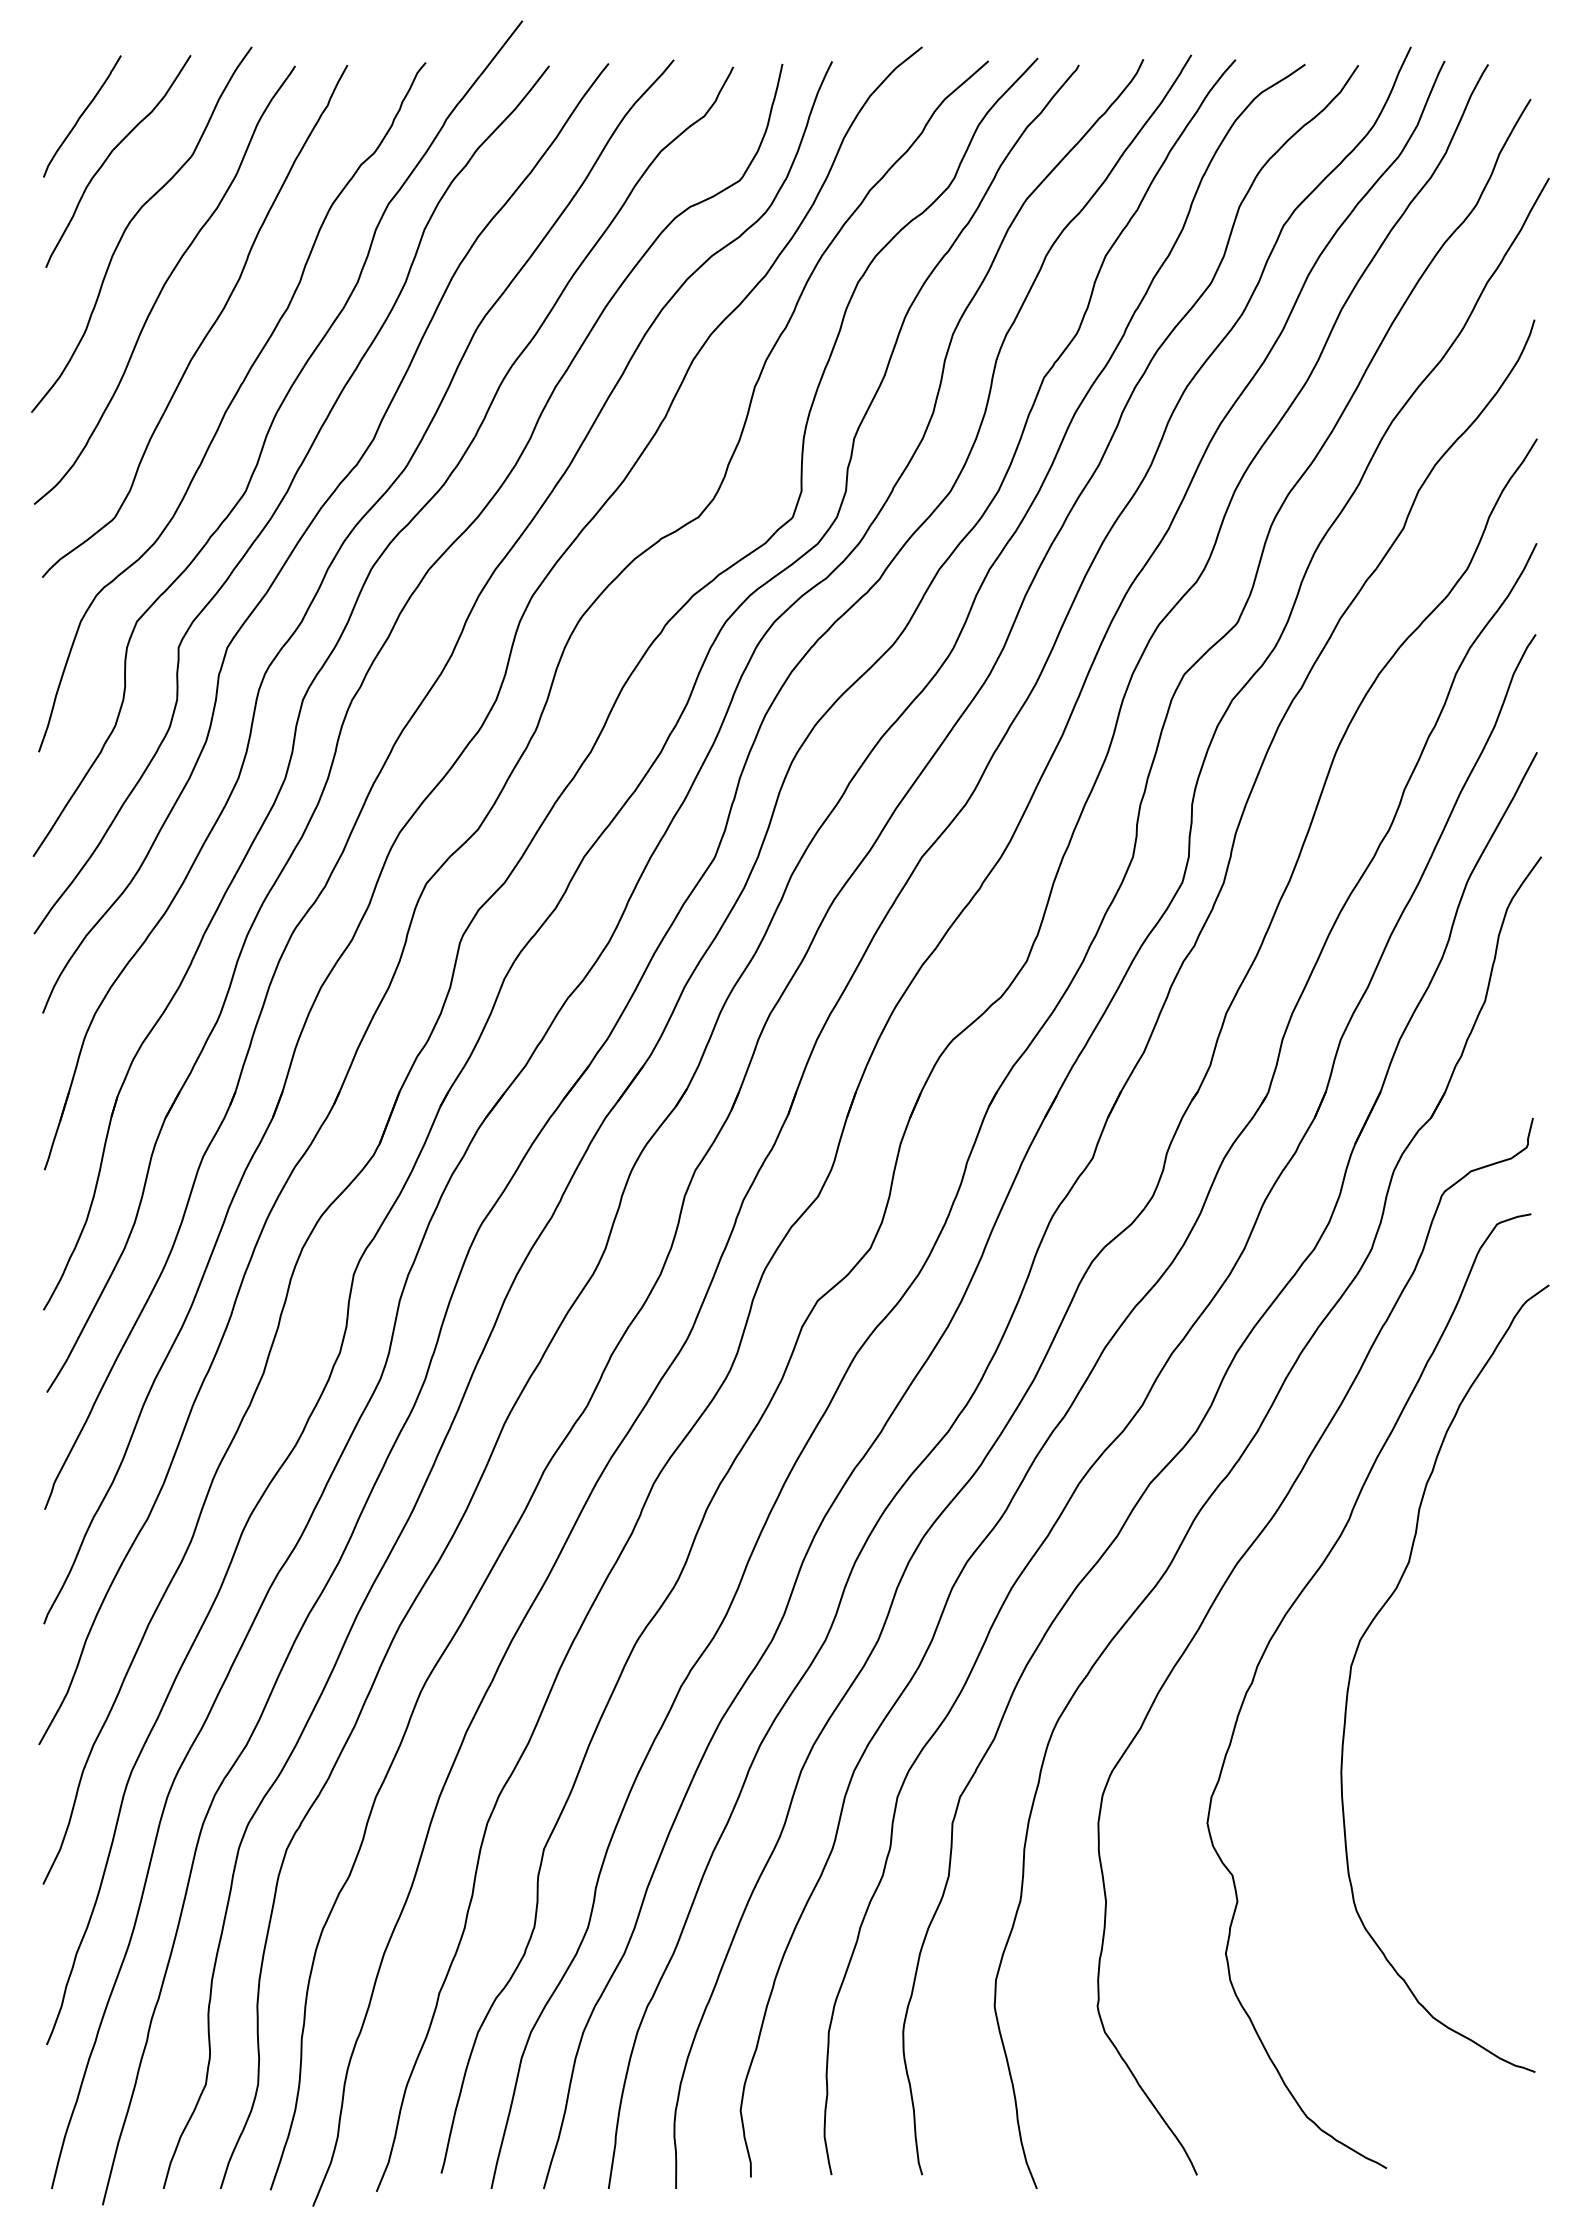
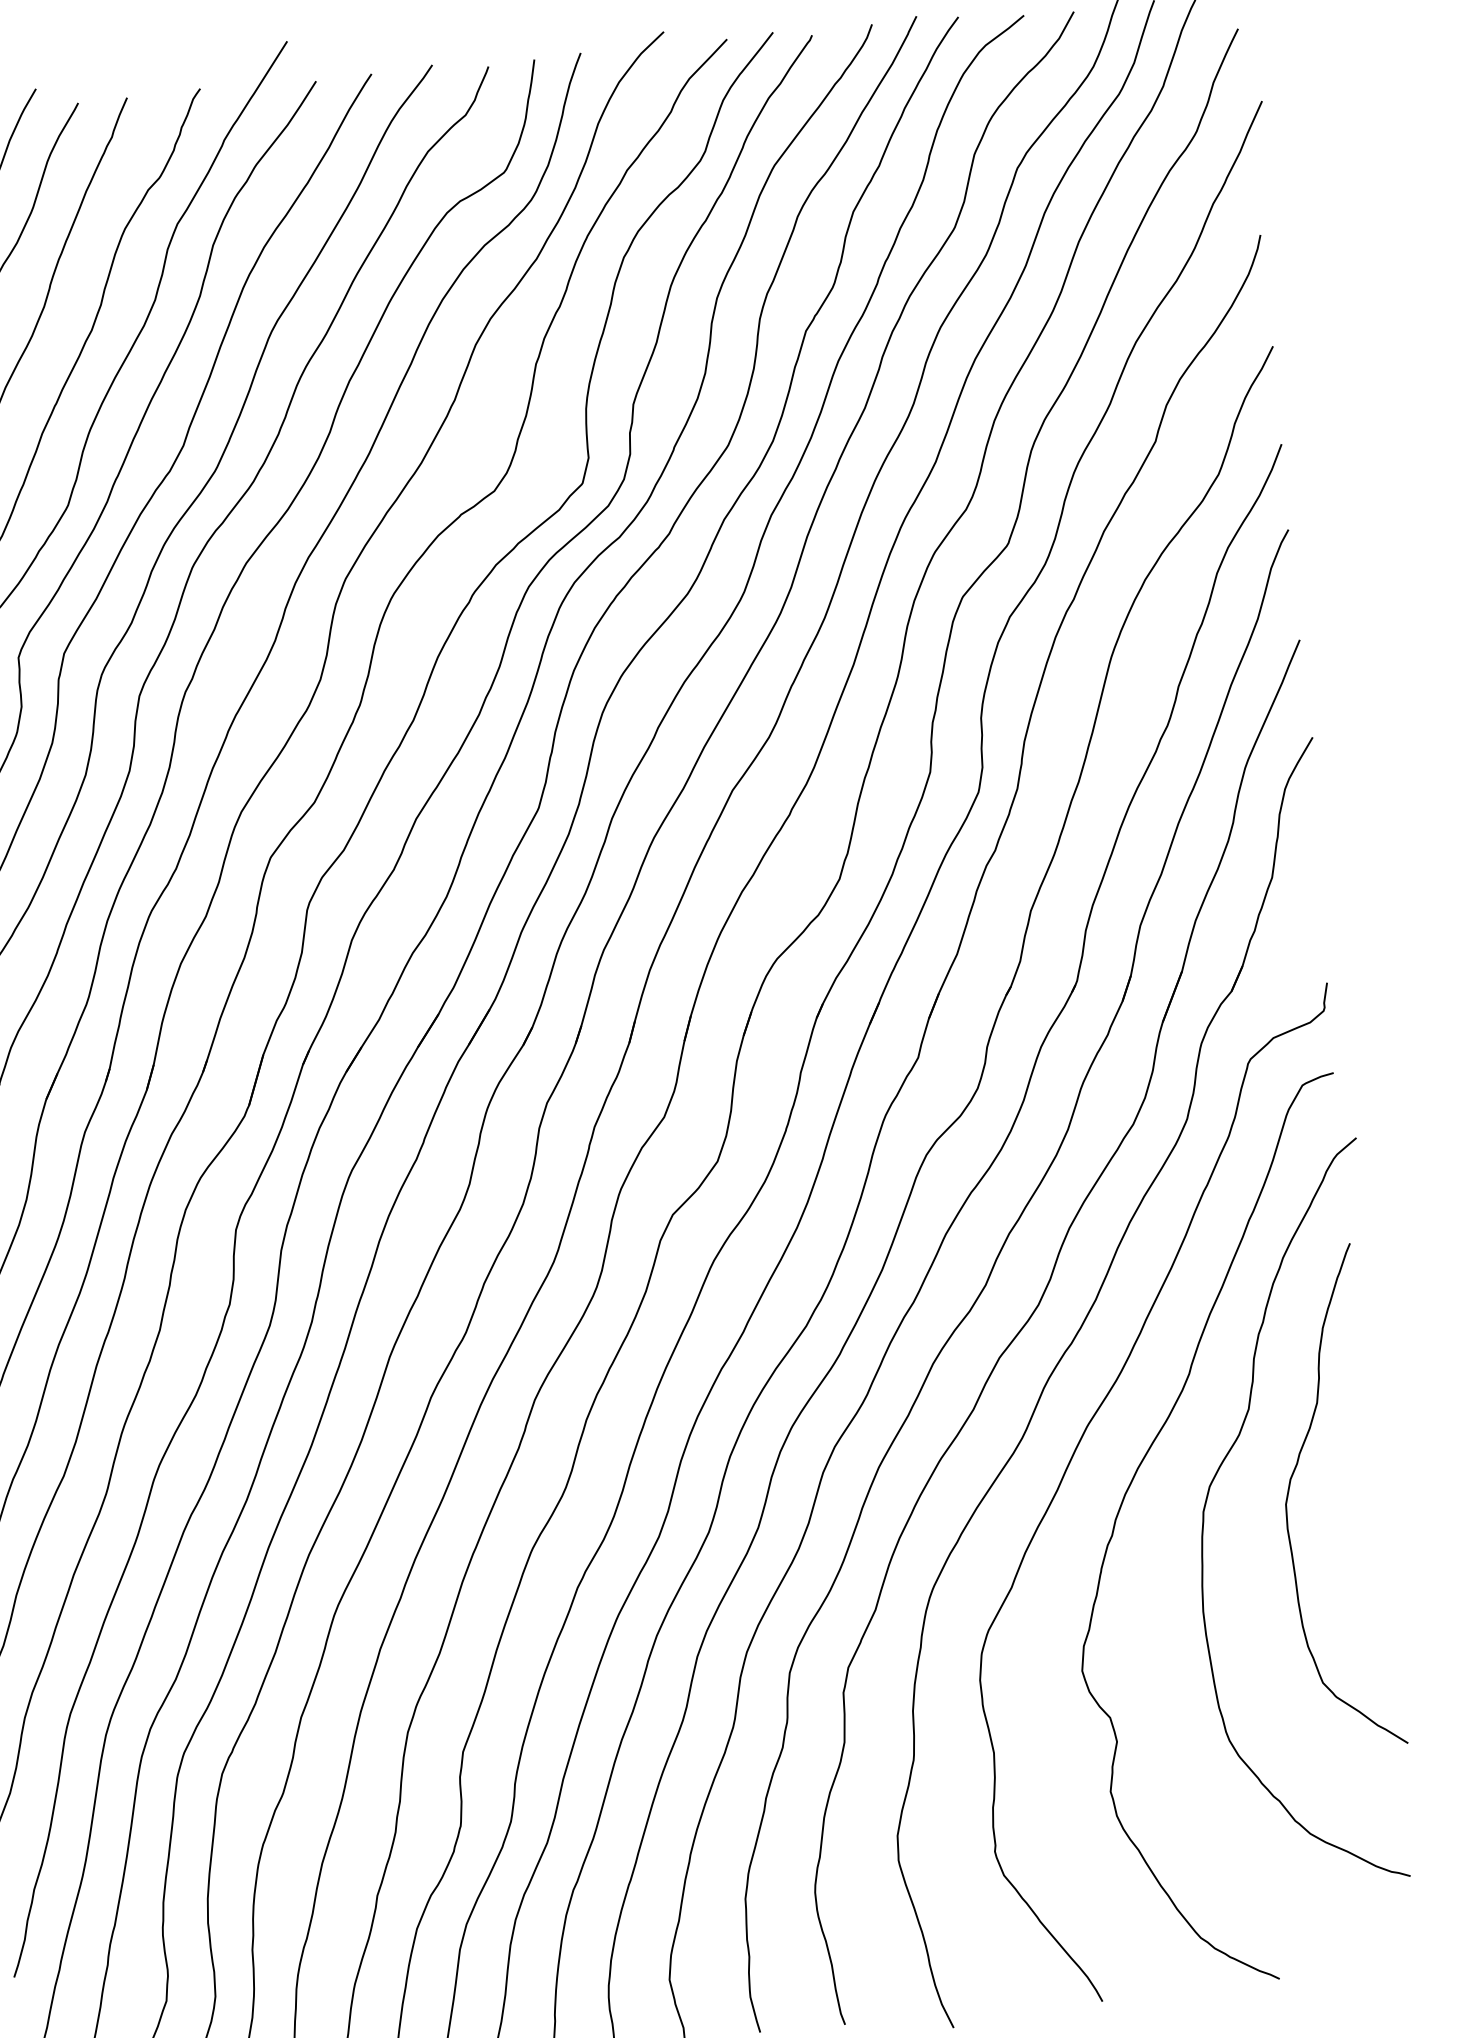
curve: (1444, 1652) -> (1289, 1490), added

